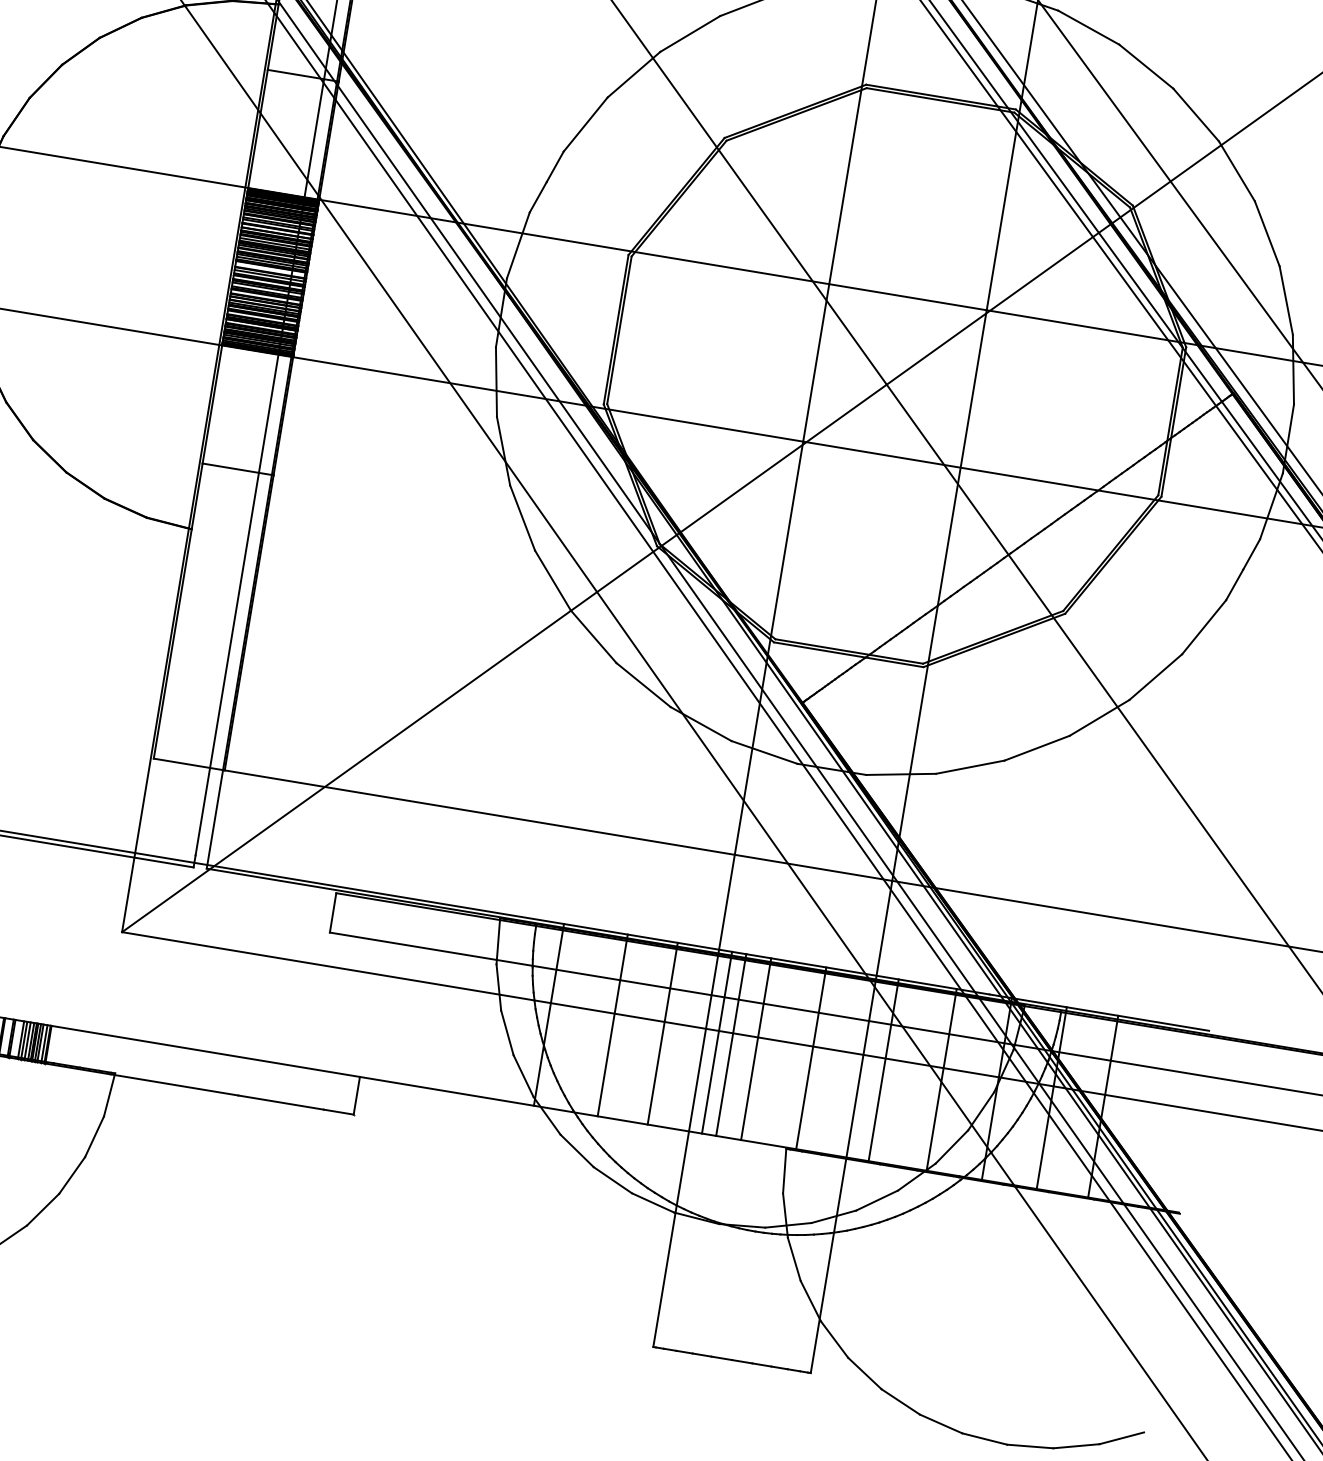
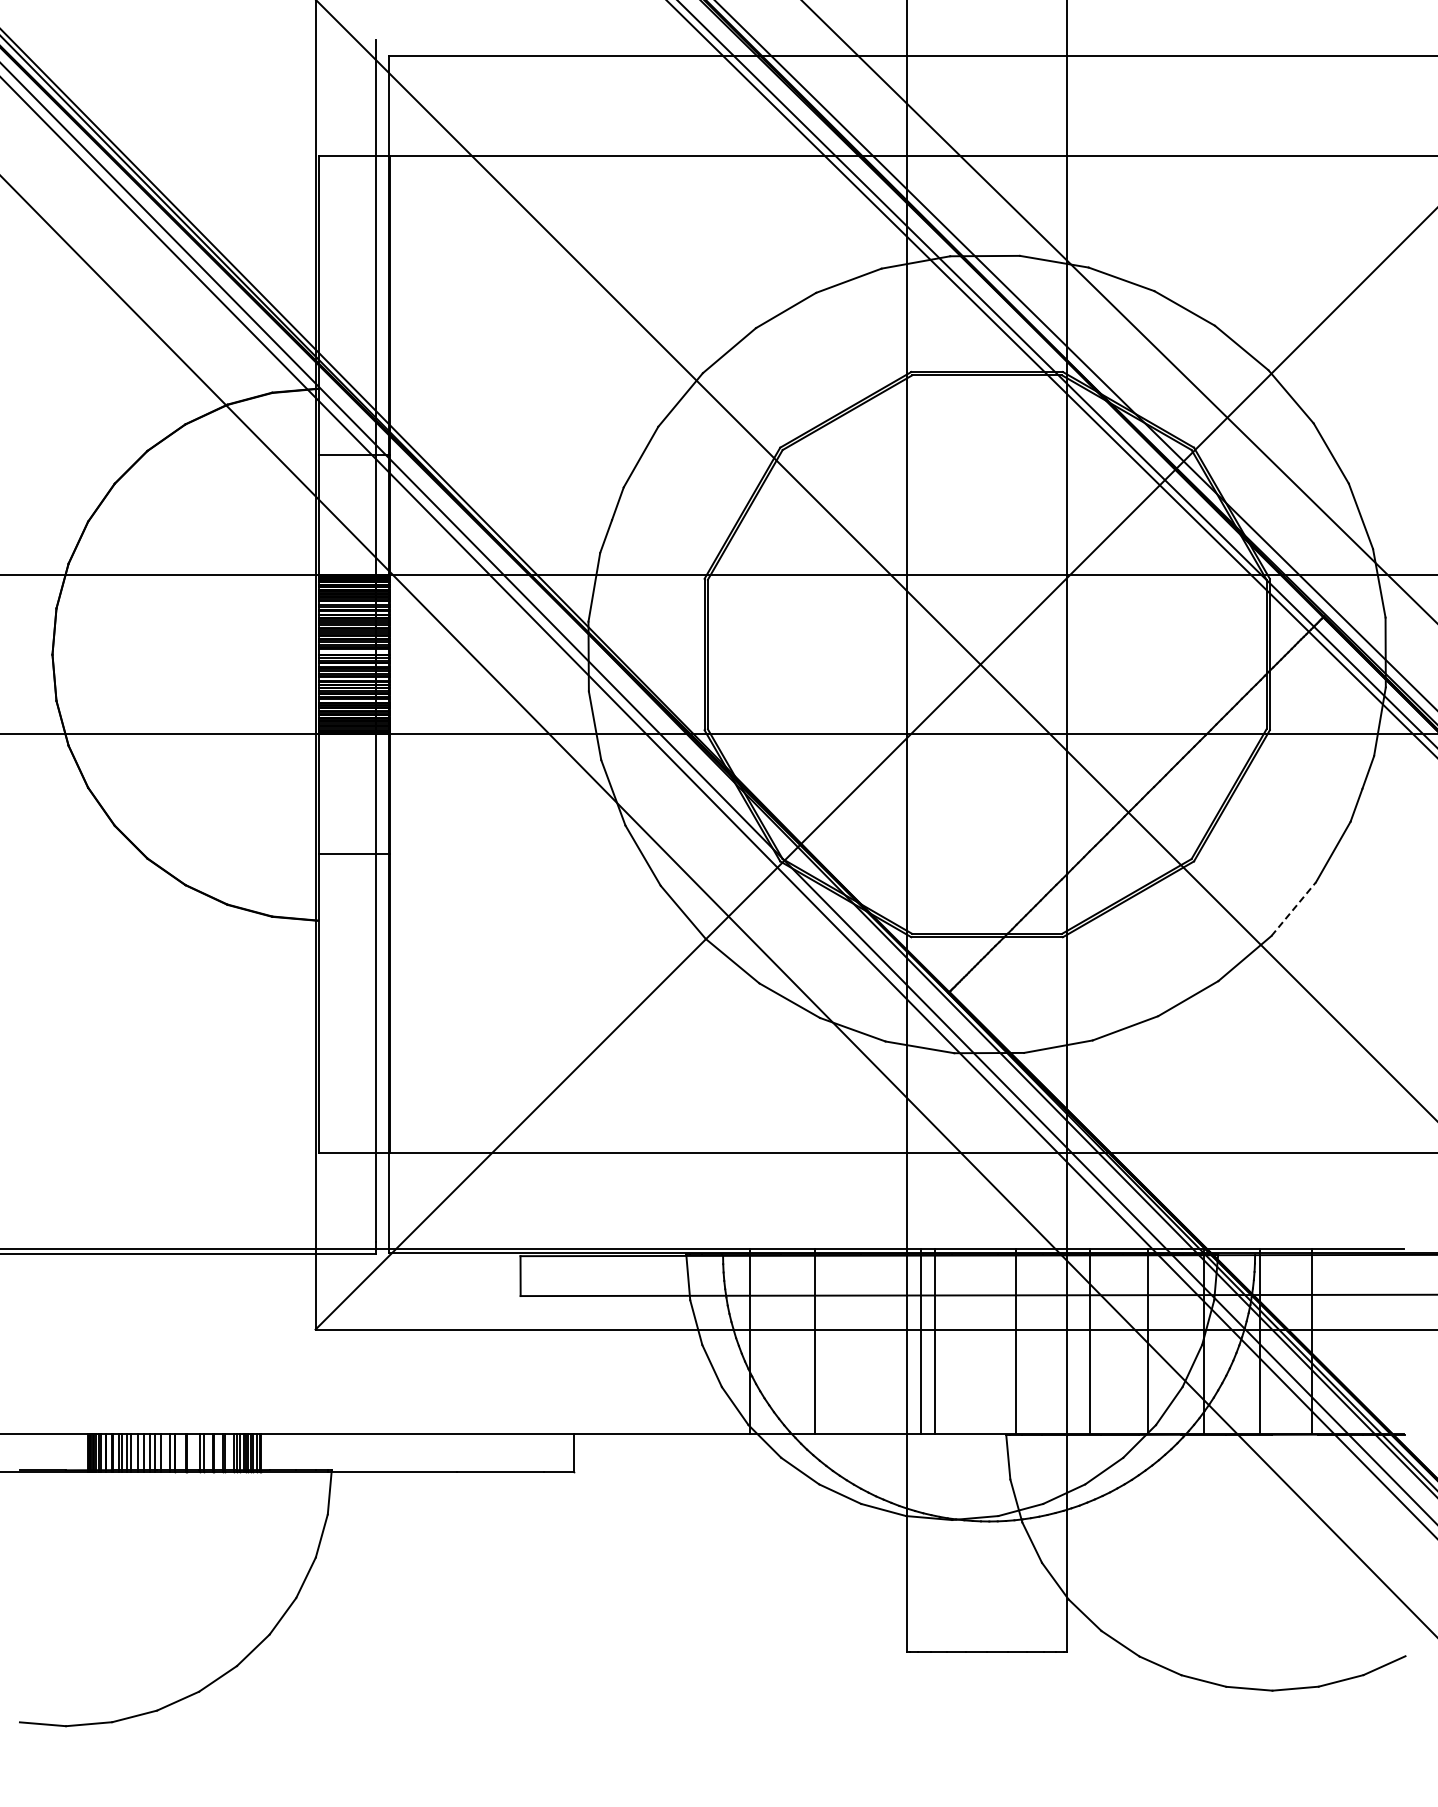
line: (1155, 677) -> (1293, 909), solid -> dashed
line: (662, 1033) -> (865, 1341), removed
line: (756, 1049) -> (960, 1341), removed

